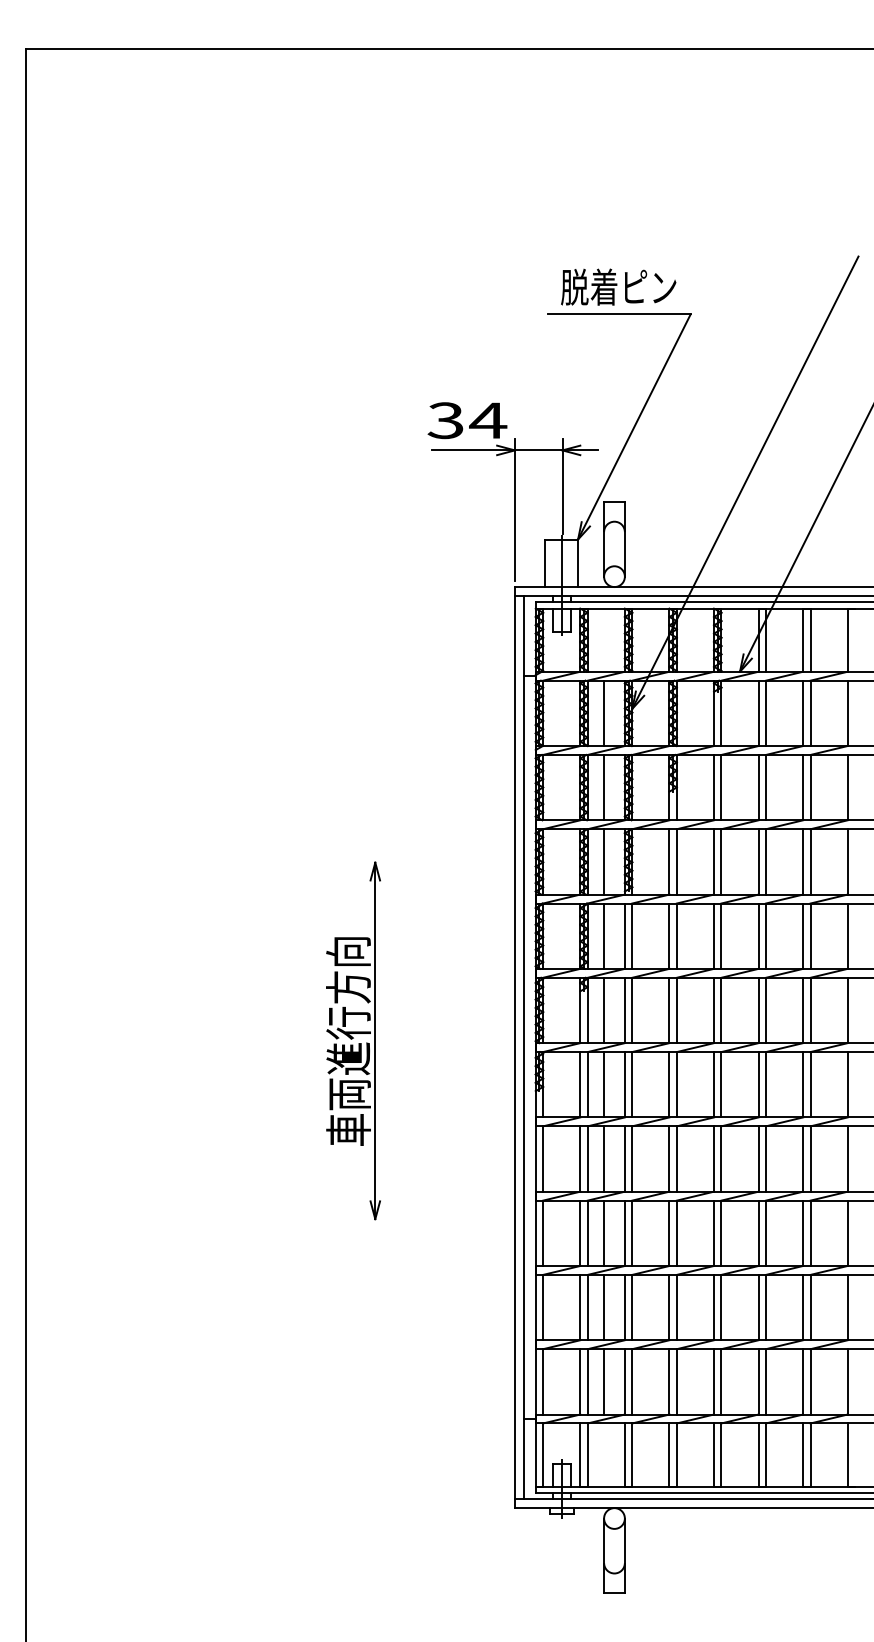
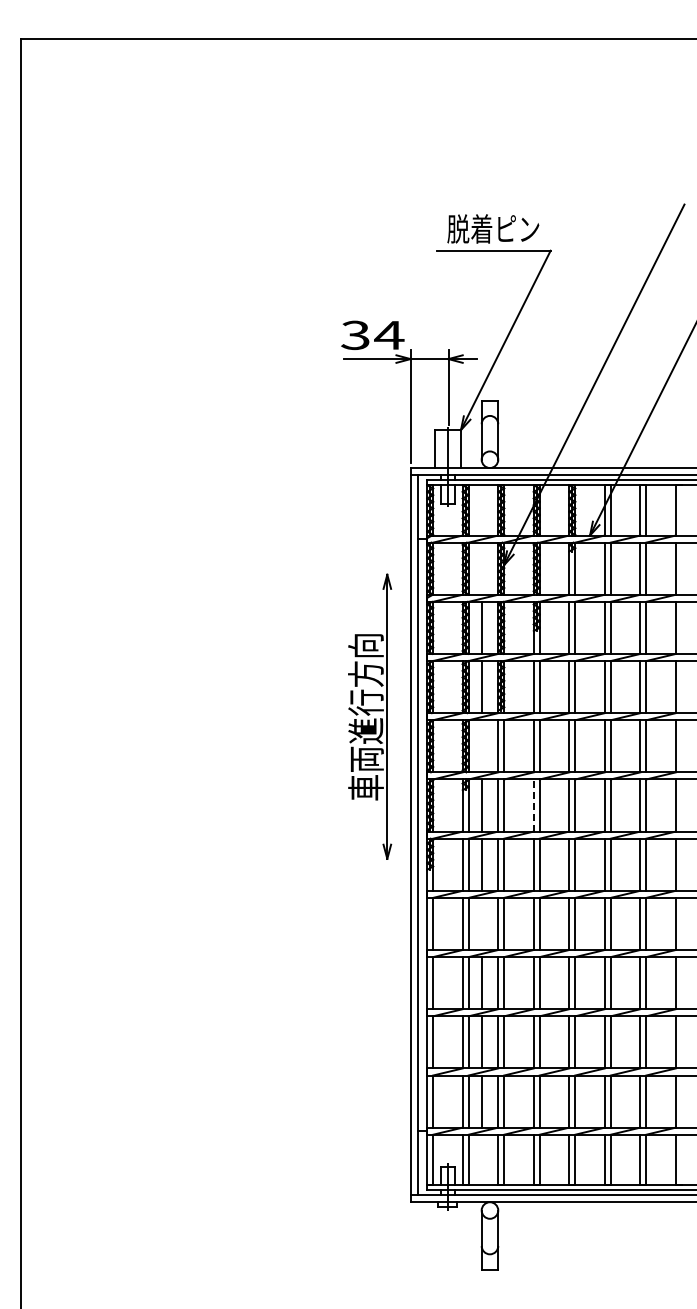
line: (603, 713) -> (481, 568), removed
line: (603, 936) -> (481, 746), removed
line: (669, 1010) -> (533, 805), solid -> dashed
part: (354, 1040) -> (370, 716), moved
line: (603, 1158) -> (481, 923), removed

